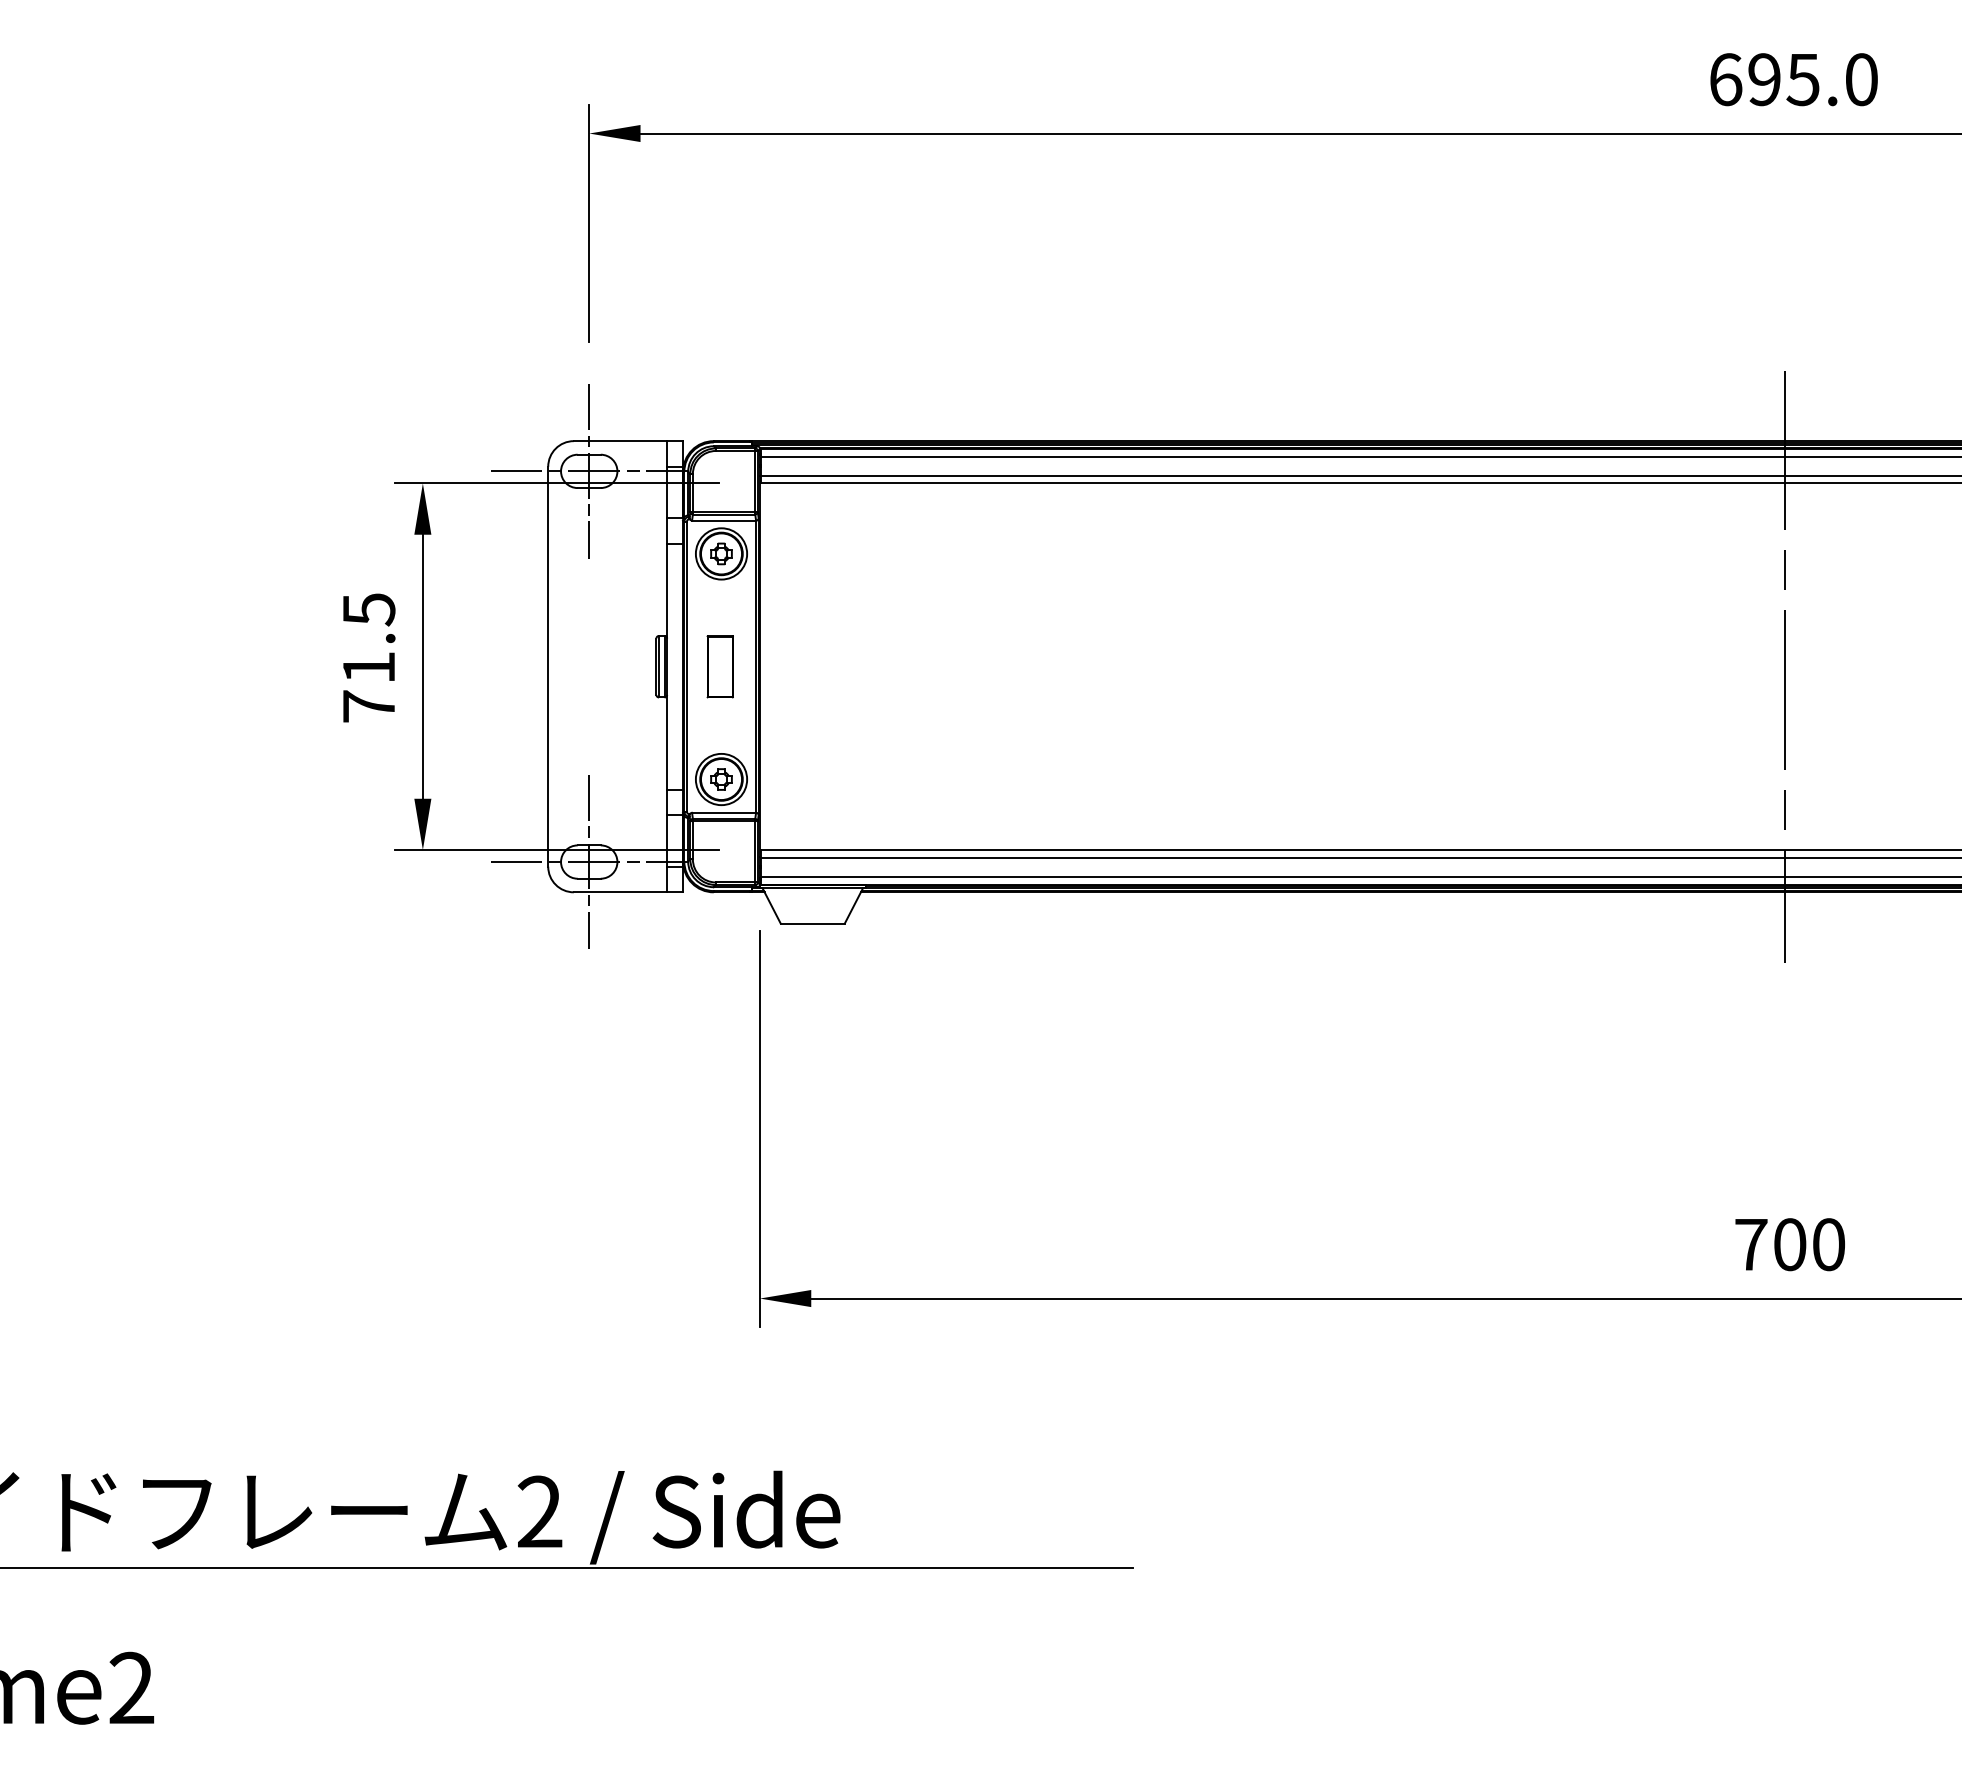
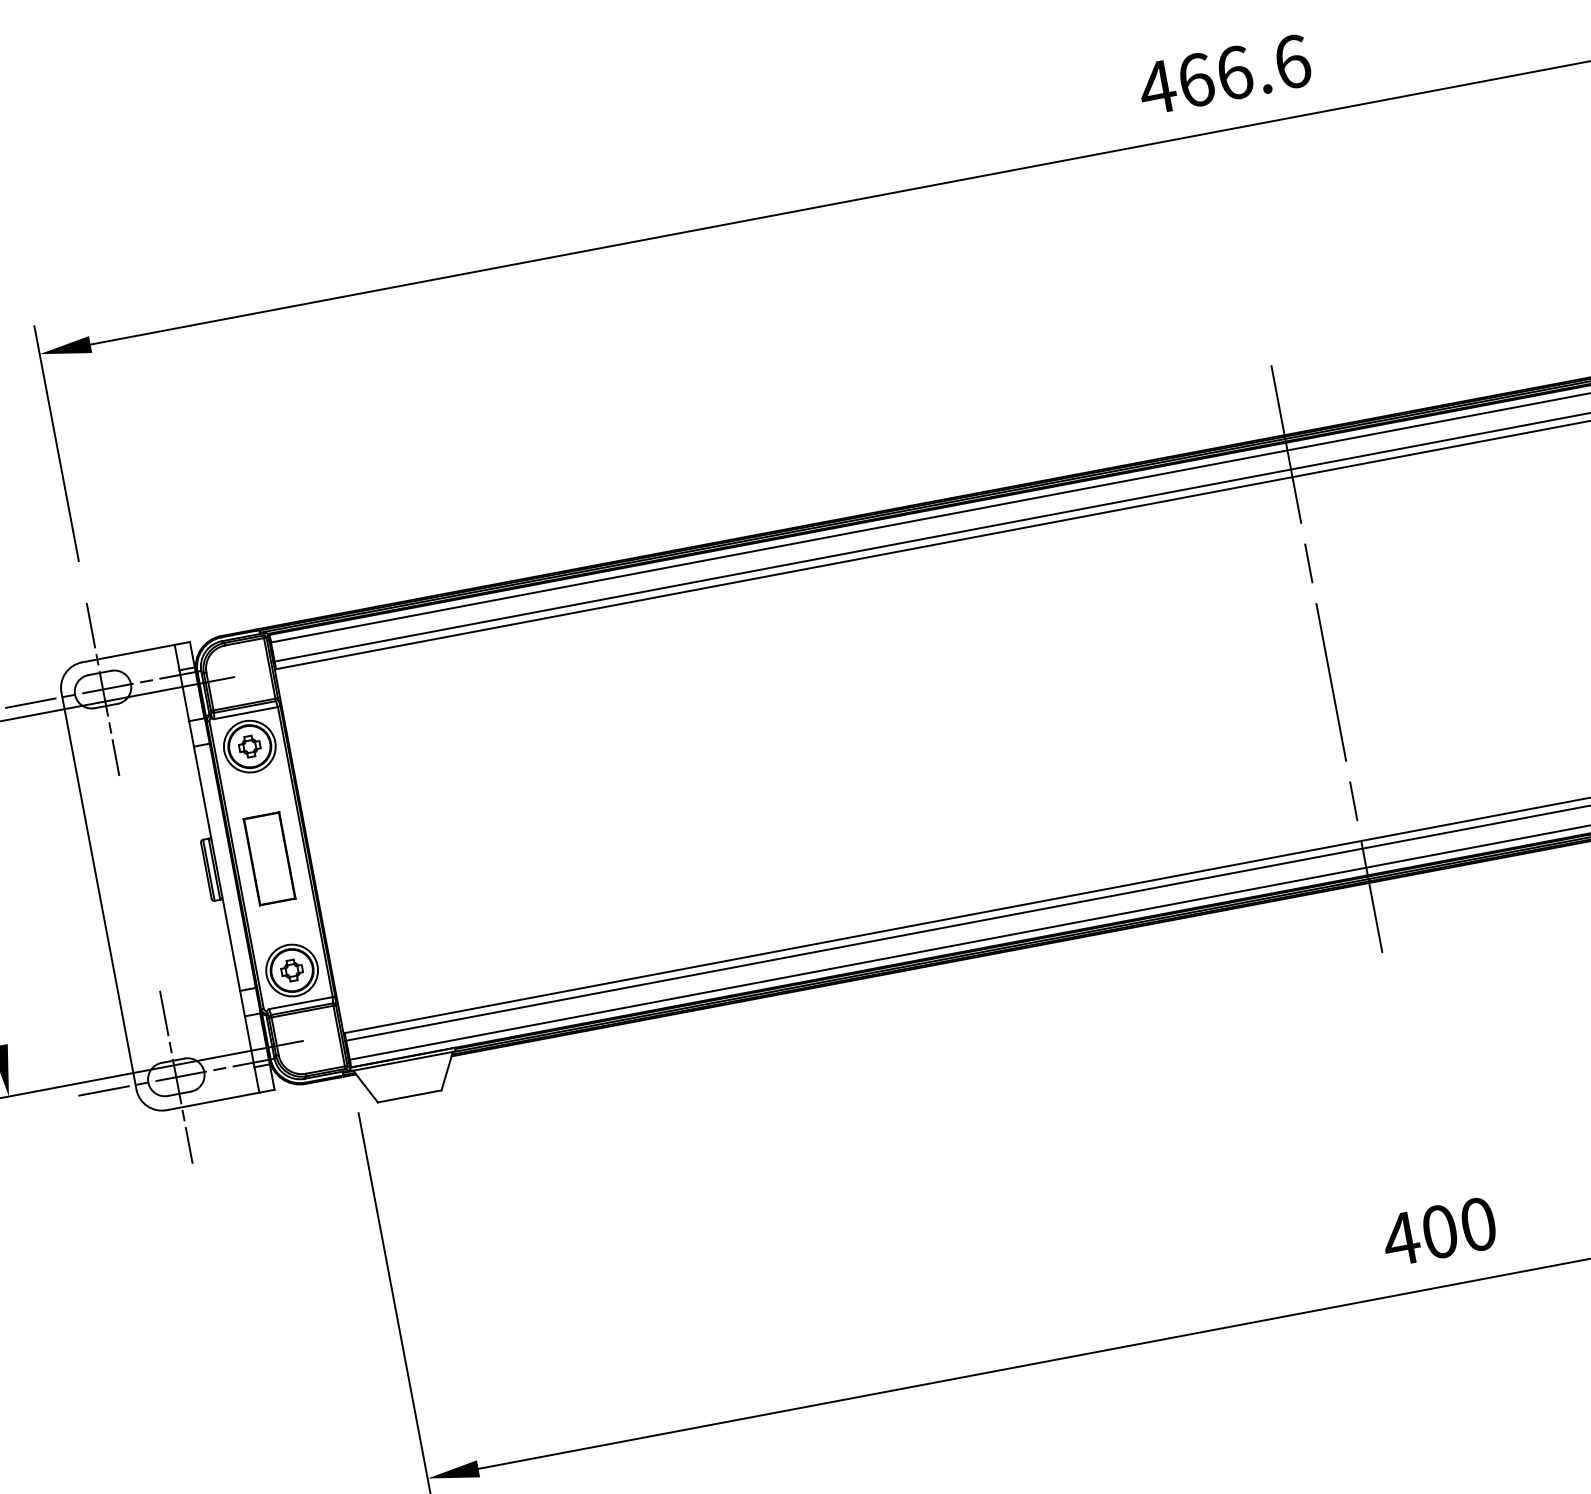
text: (1793, 79) -> (1224, 74), 695.0 -> 466.6
part: (720, 666) -> (269, 858), size x1.43
text: (1750, 1244) -> (1400, 1239), 700 -> 400

